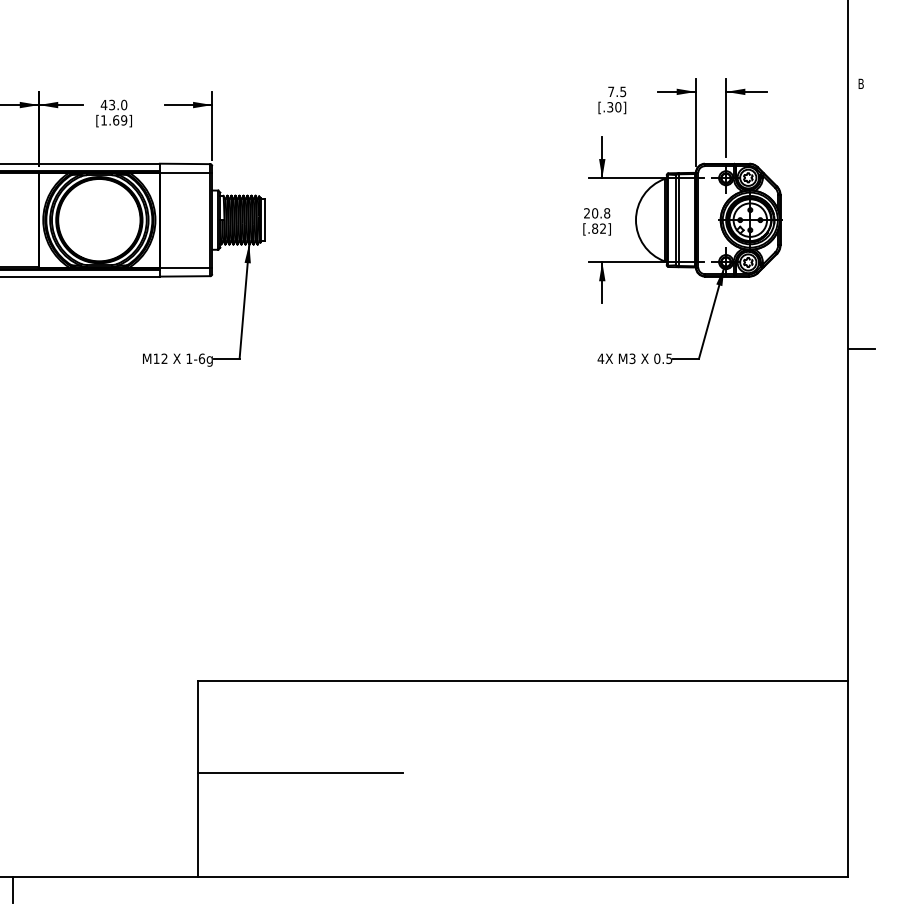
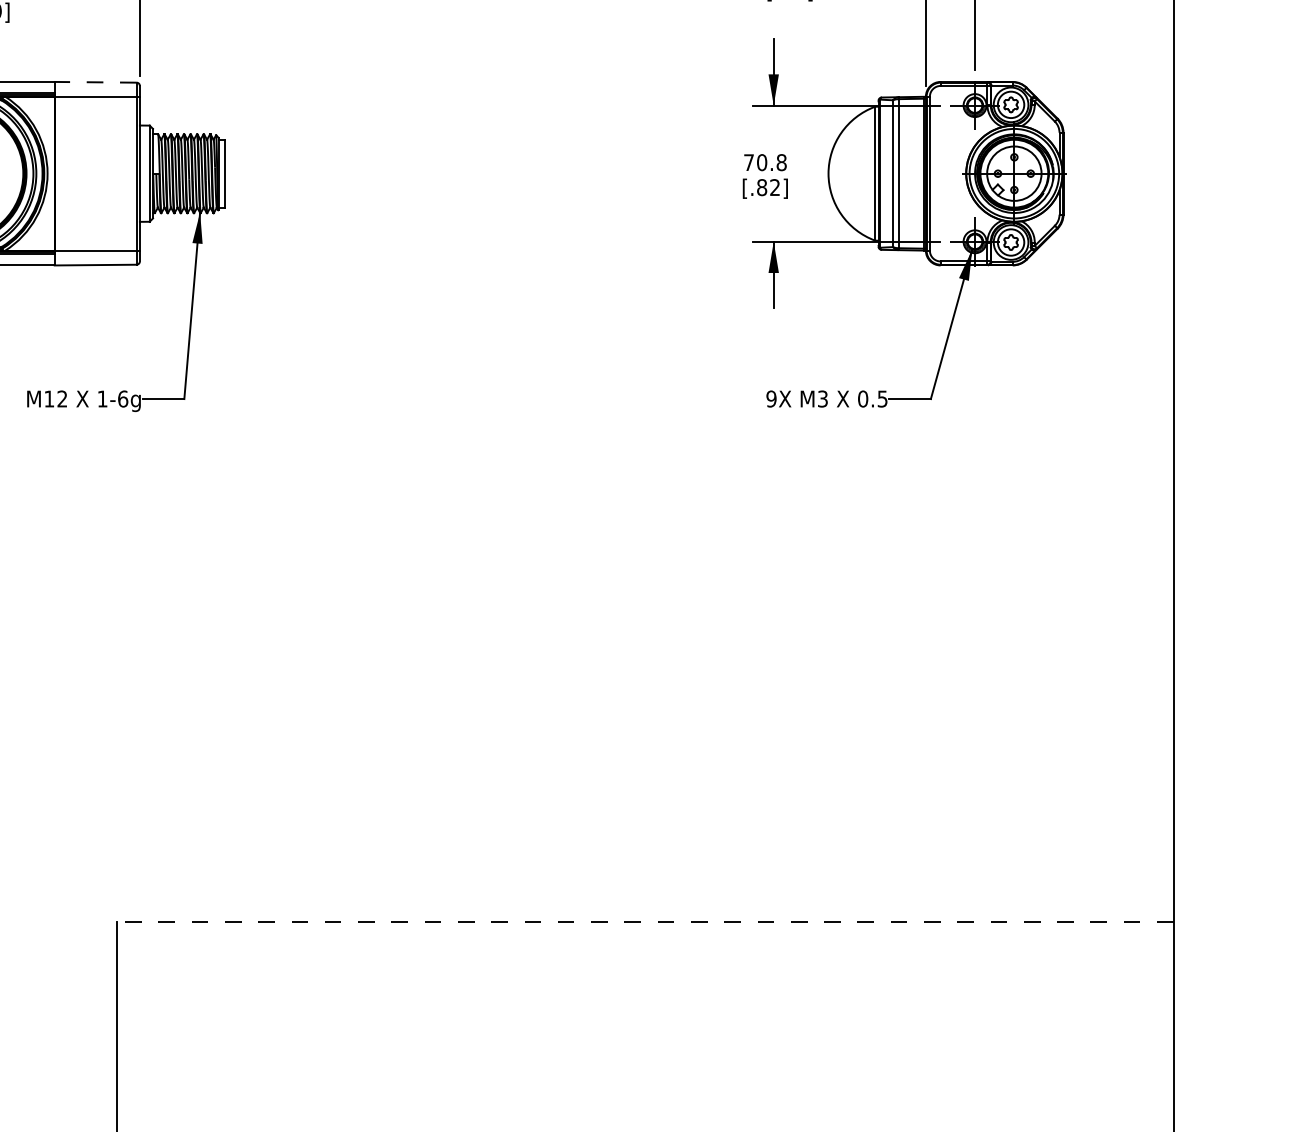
line: (184, 163) -> (94, 81), solid -> dashed
text: (586, 213) -> (748, 162), 20.8 -> 70.8
line: (861, 348) -> (1195, 382), removed
text: (600, 358) -> (770, 398), 4X -> 9X
line: (522, 680) -> (644, 921), solid -> dashed
line: (300, 772) -> (283, 1071), removed

